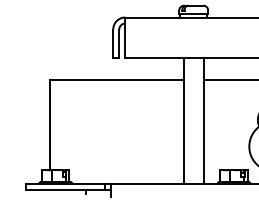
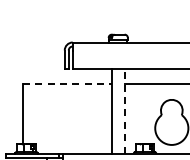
line: (117, 79) -> (67, 83), solid -> dashed
line: (203, 119) -> (124, 110), solid -> dashed

